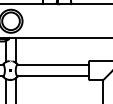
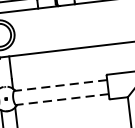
line: (52, 65) -> (59, 86), solid -> dashed
line: (52, 75) -> (61, 99), solid -> dashed

